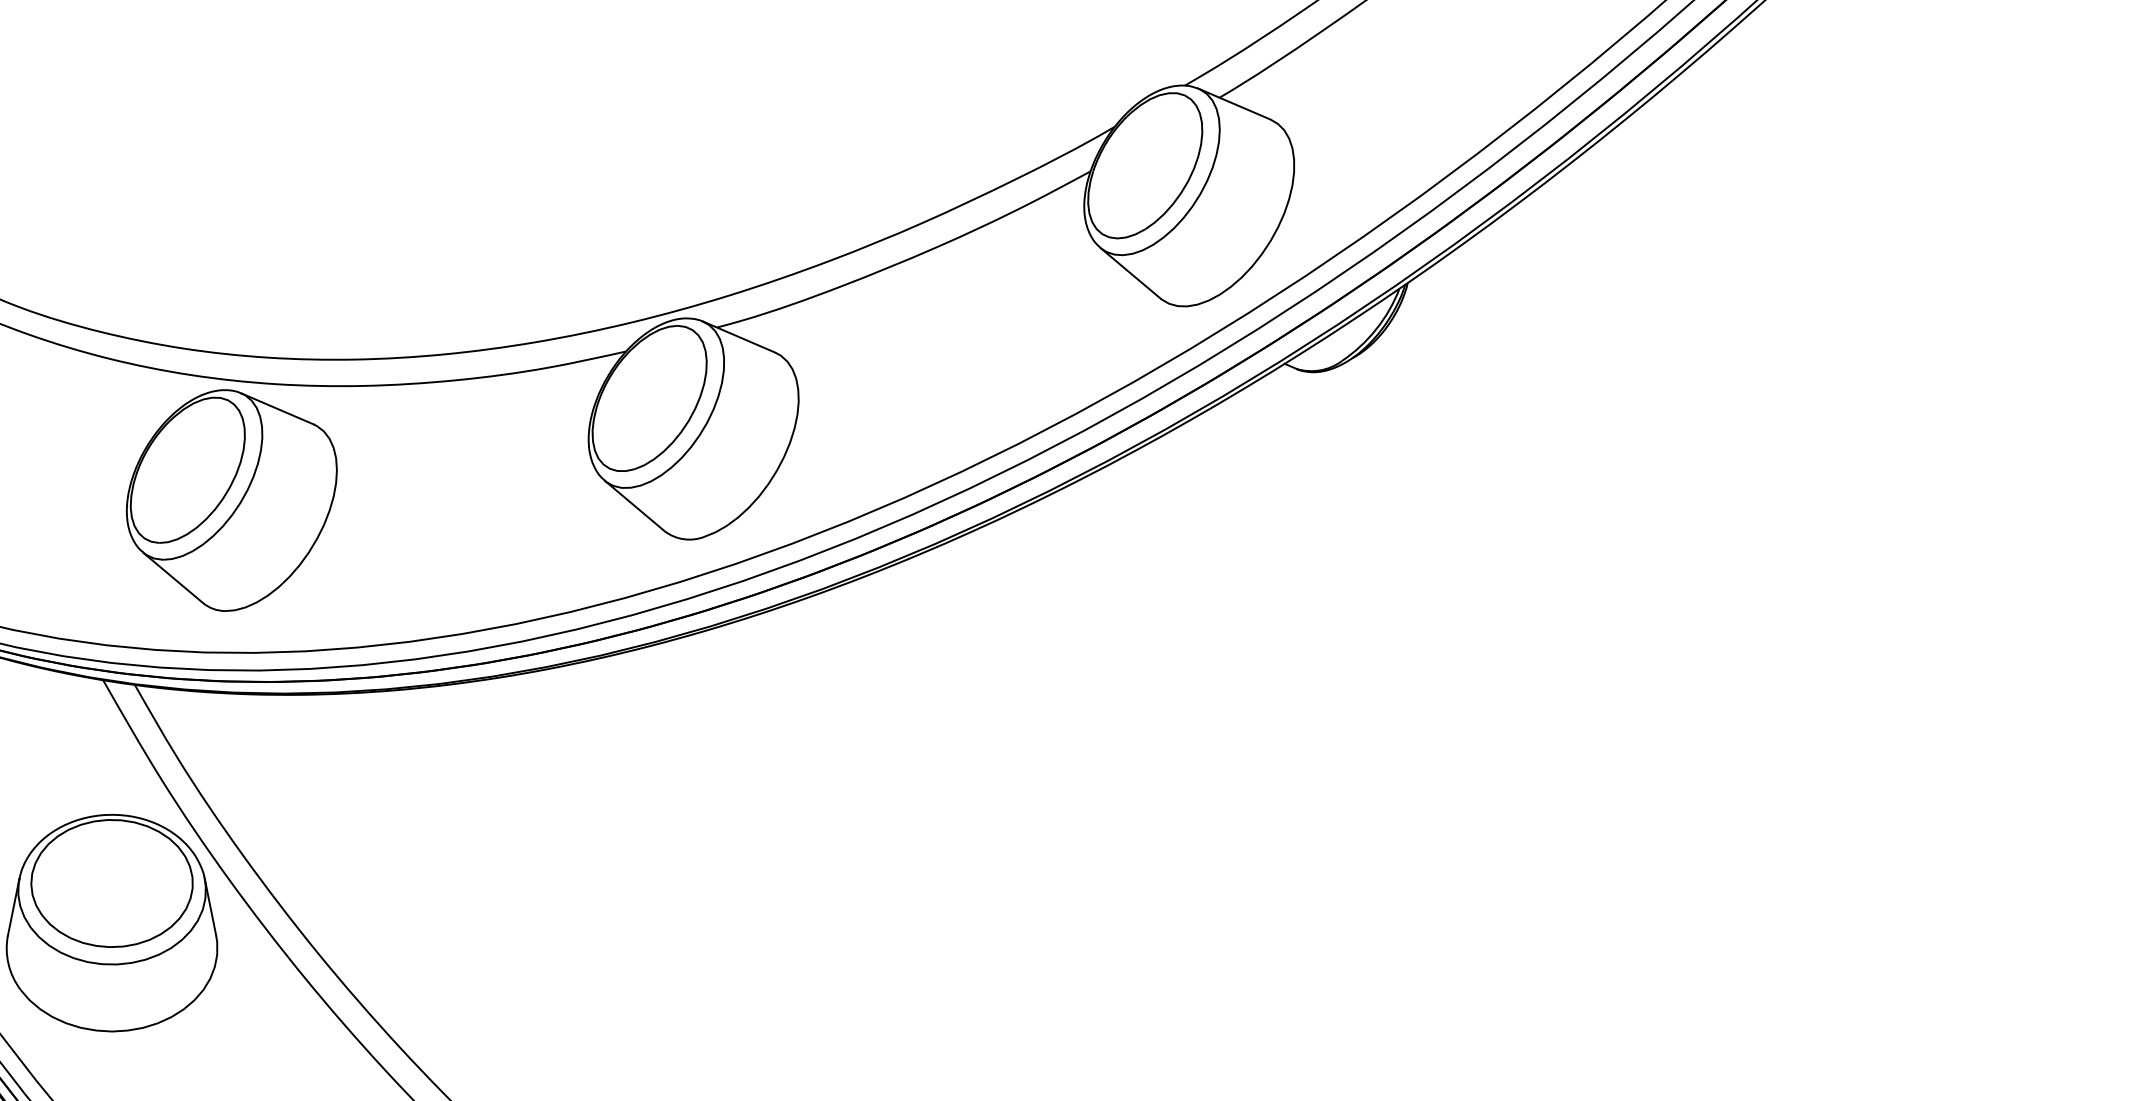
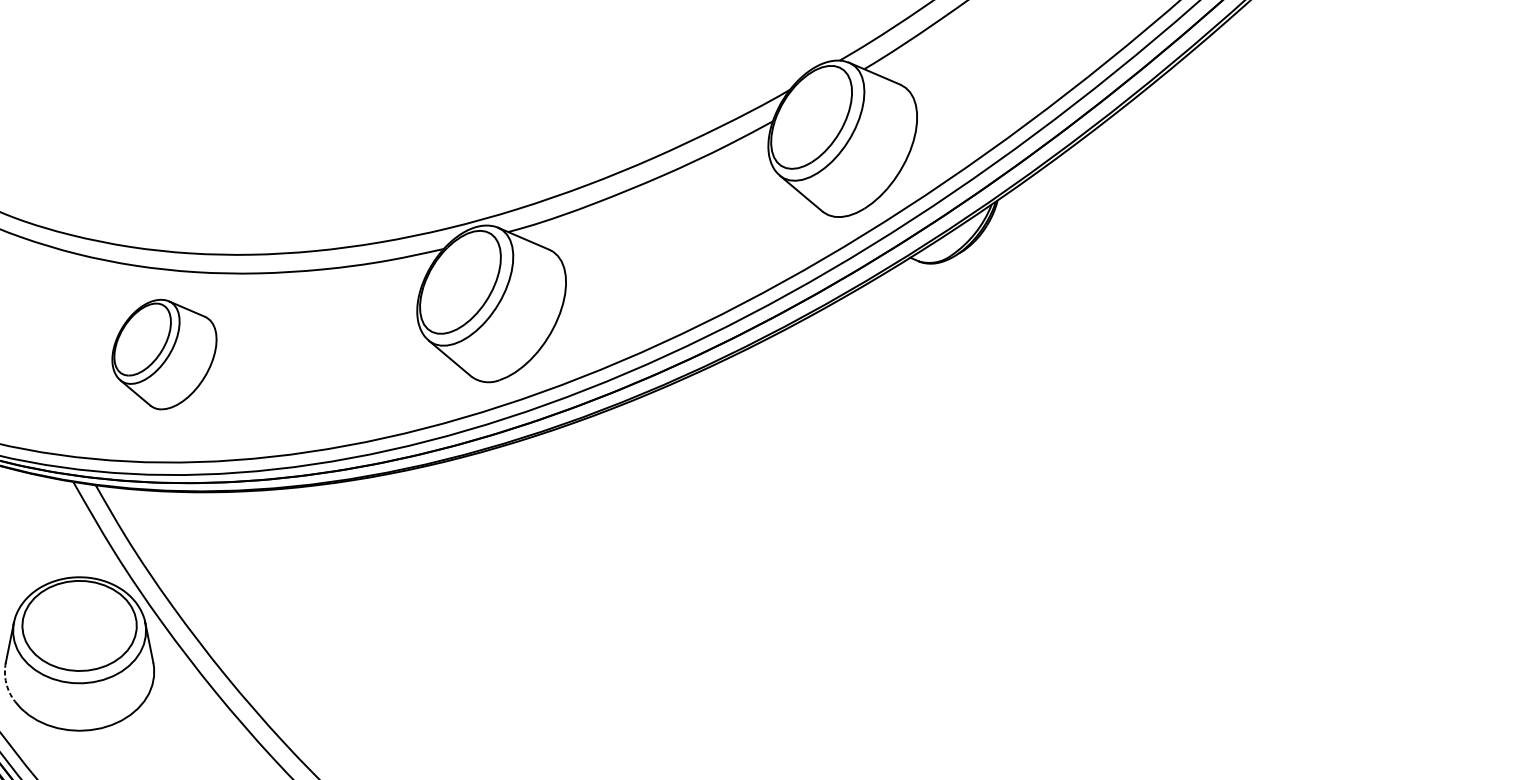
part: (231, 500) -> (164, 354), size x0.7
arc: (8, 964) -> (6, 683), solid -> dashed

